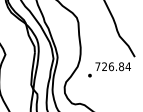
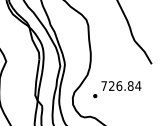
text: (109, 69) -> (117, 89), moved

